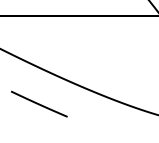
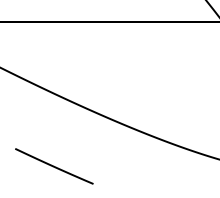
line: (39, 103) -> (54, 165), moved

